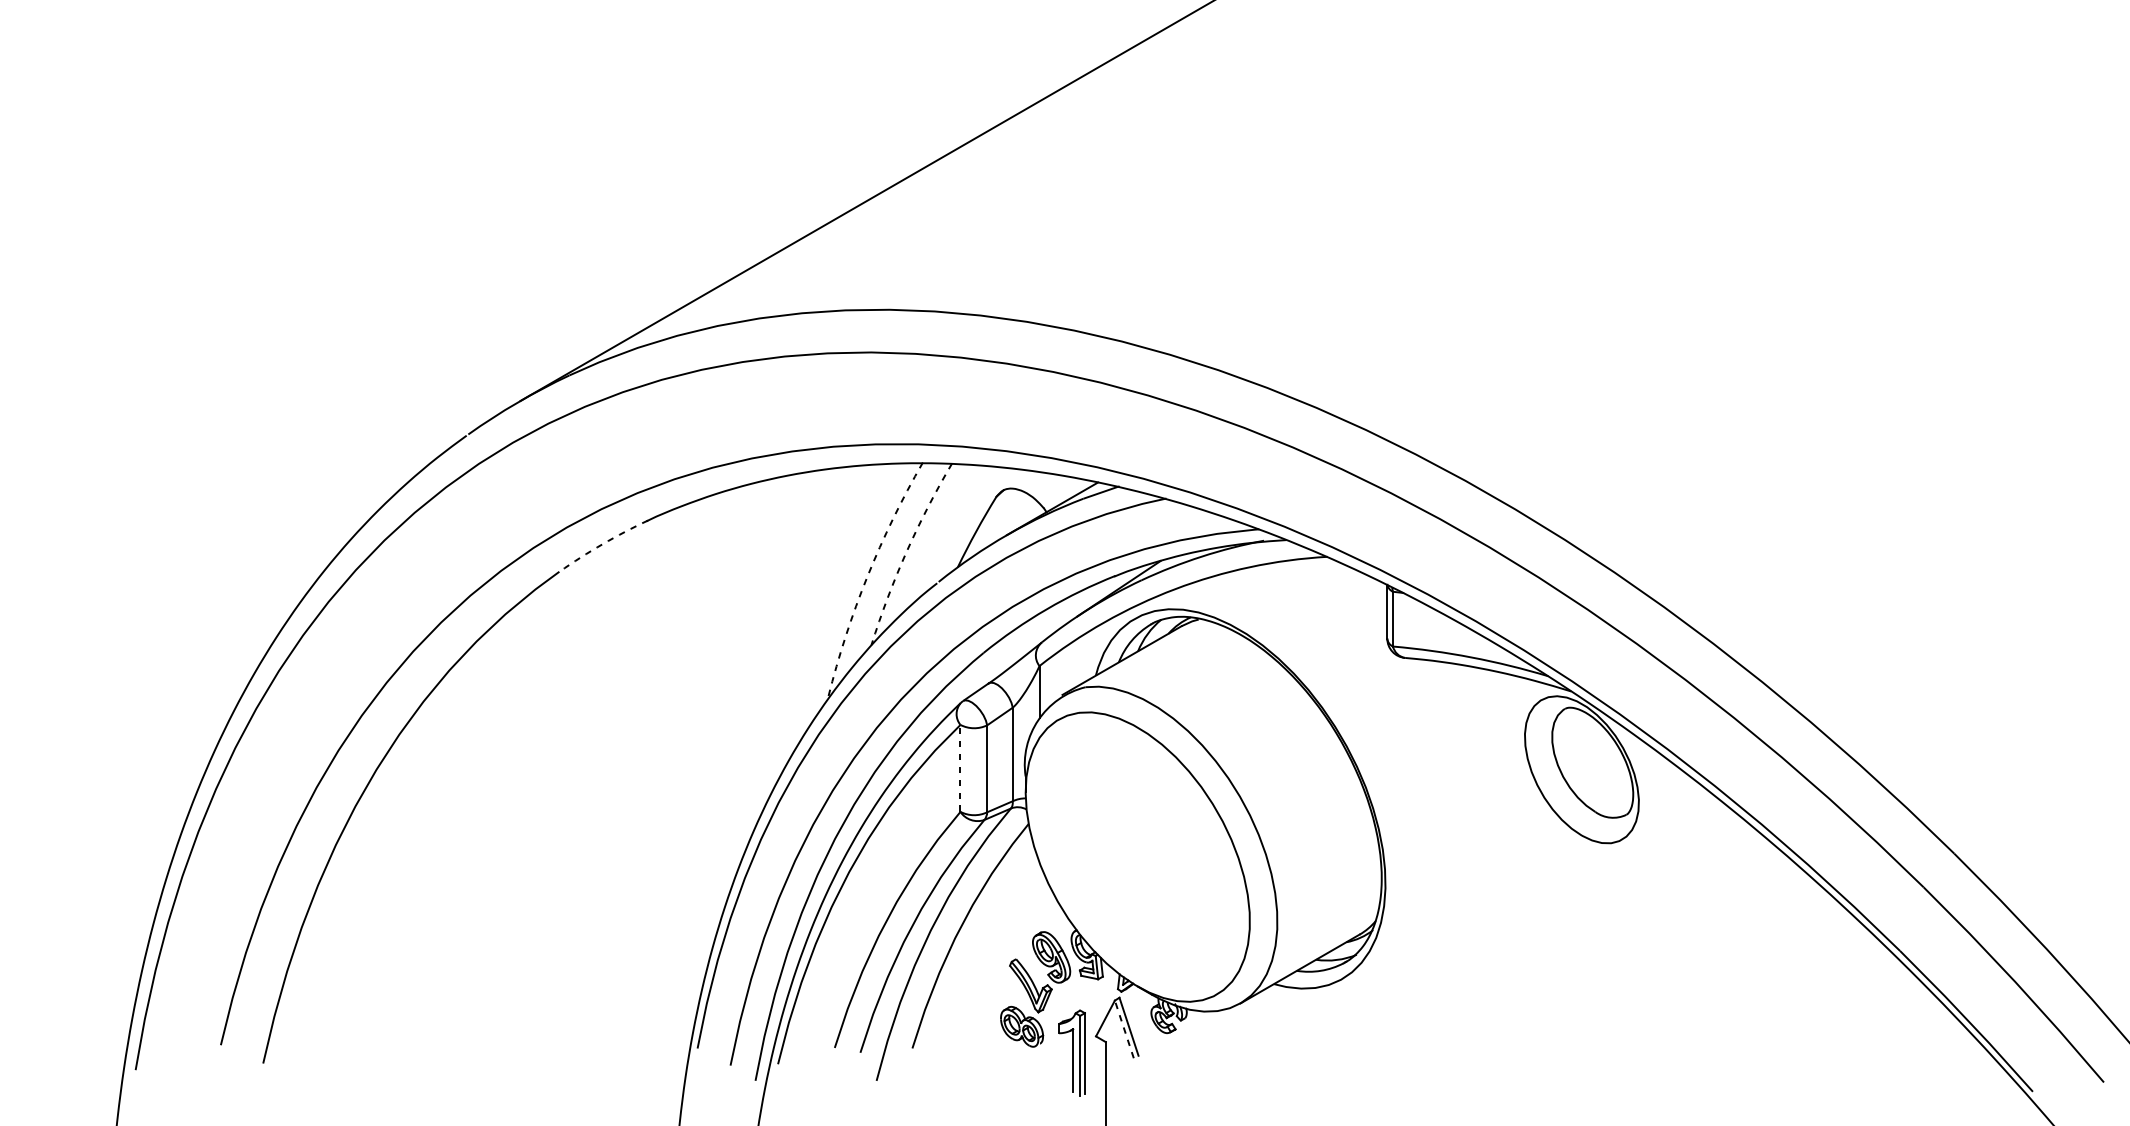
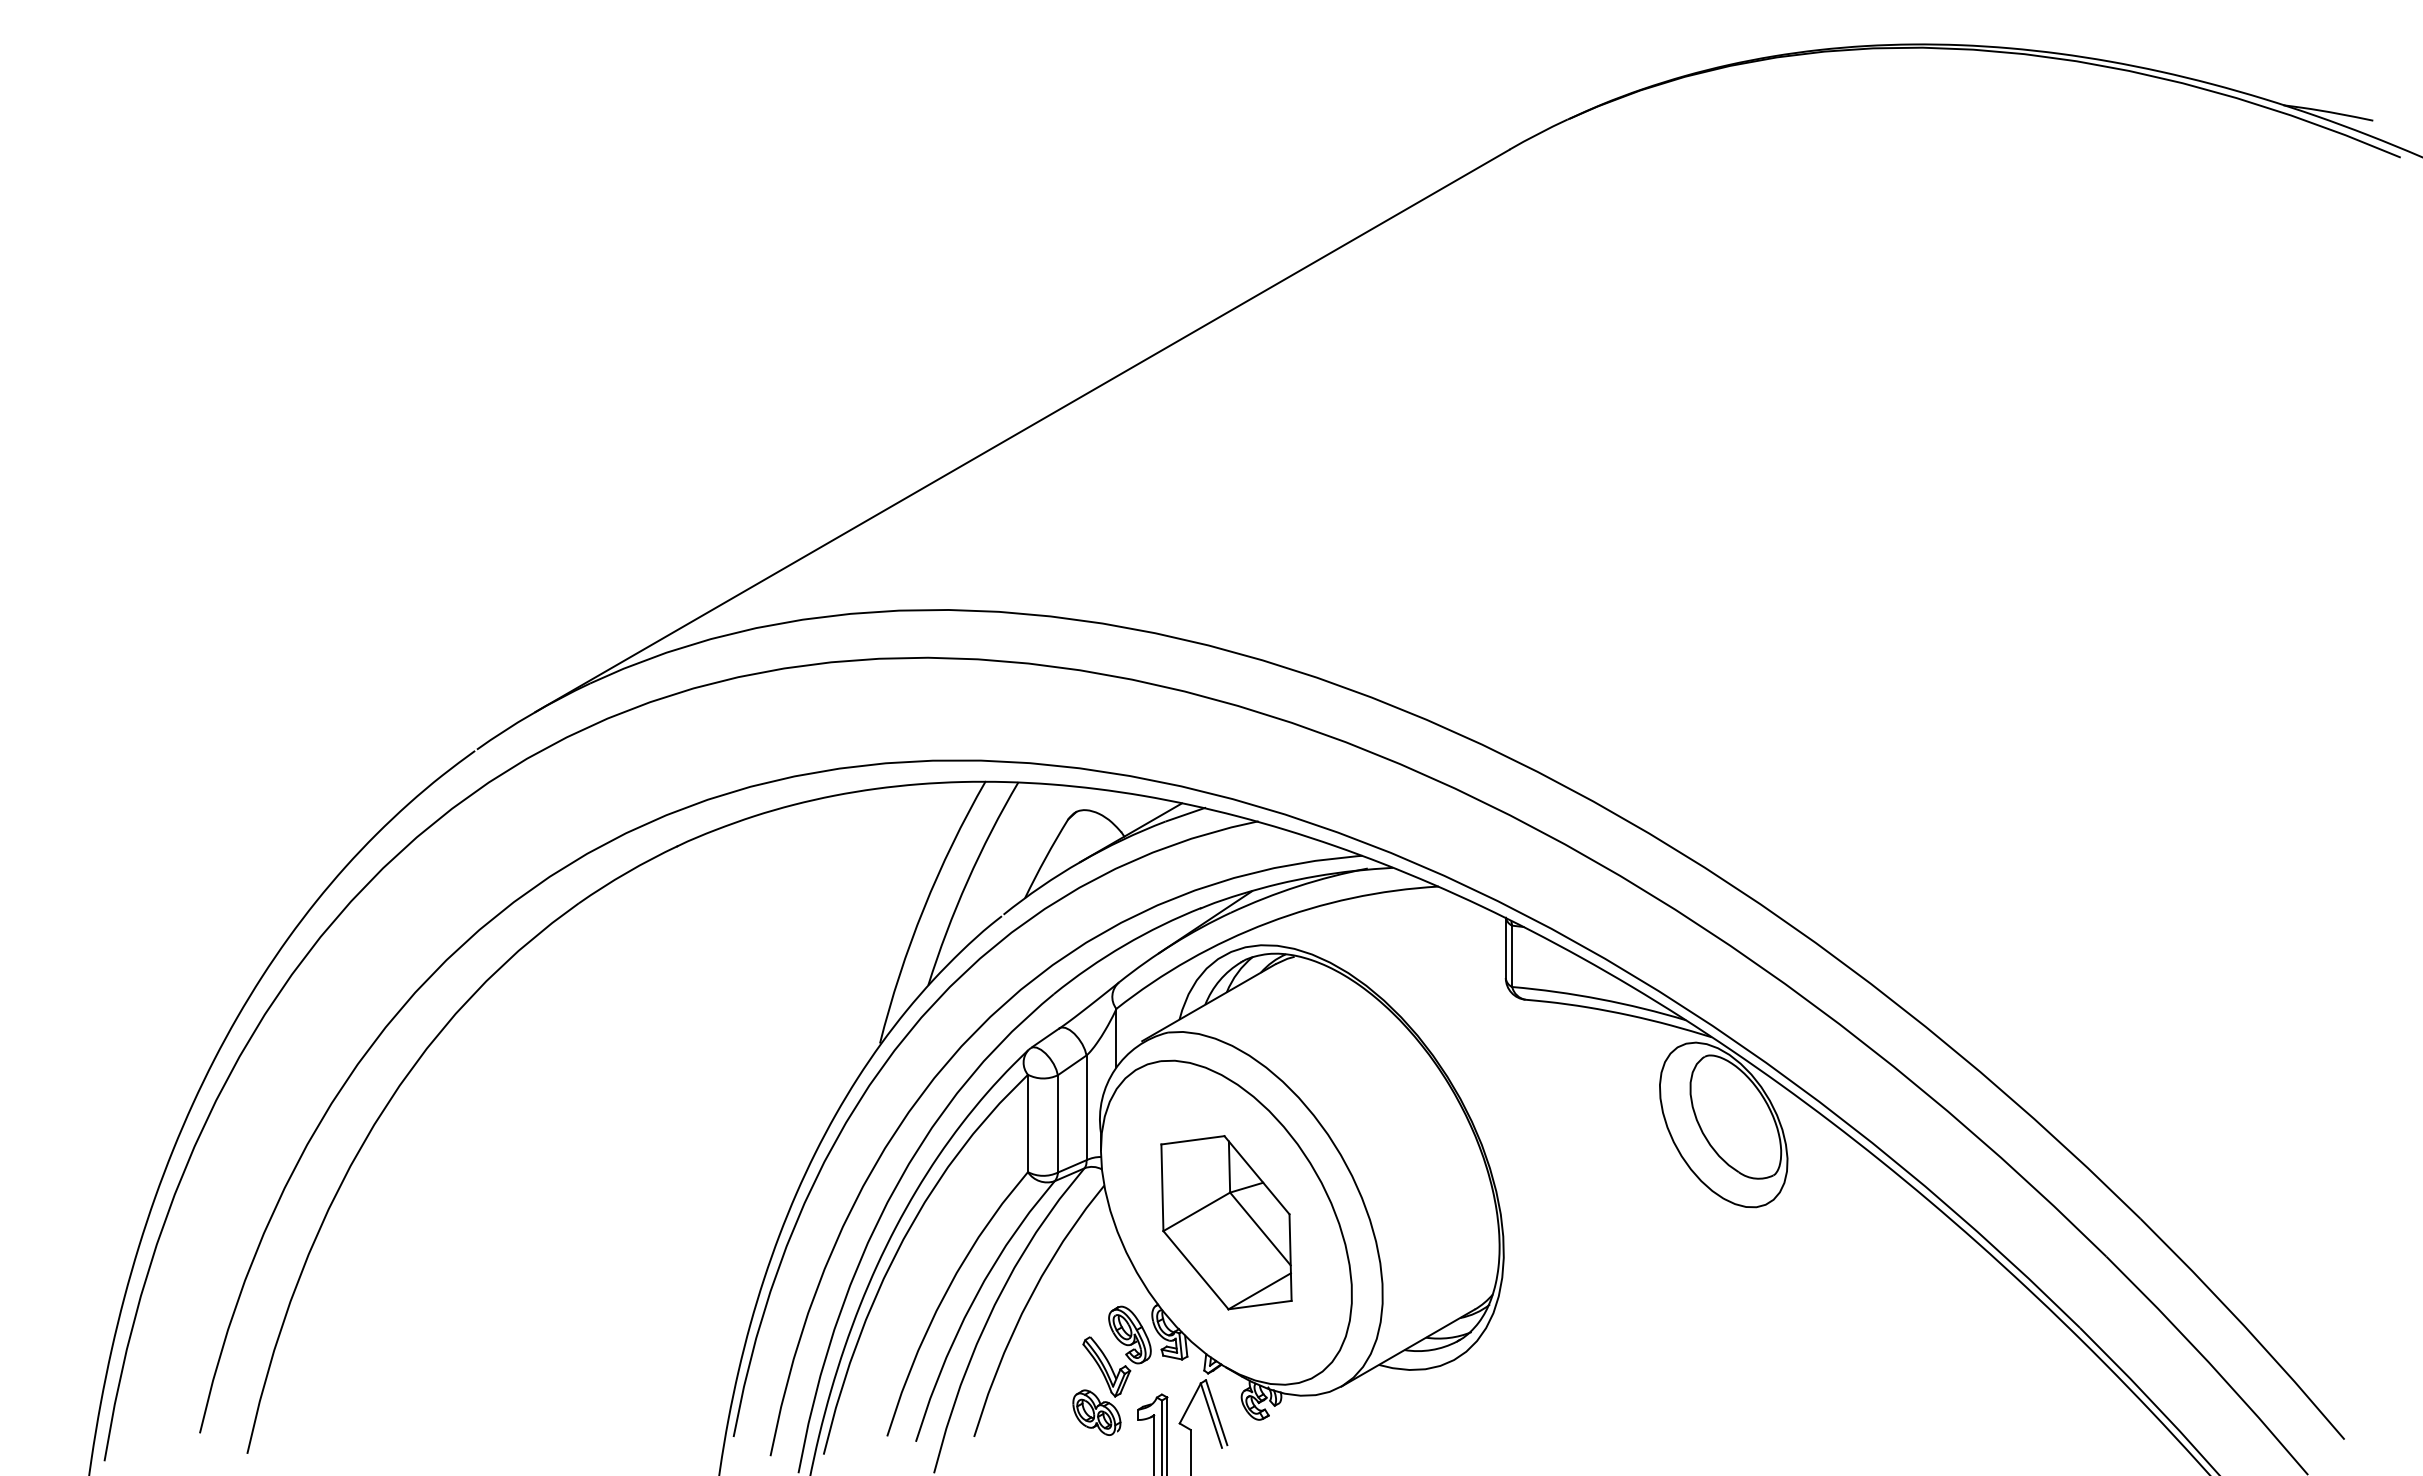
arc: (602, 544) -> (627, 872), dashed -> solid
arc: (906, 552) -> (967, 881), dashed -> solid
arc: (867, 576) -> (923, 908), dashed -> solid
line: (960, 768) -> (1027, 1123), dashed -> solid
part: (1137, 856) -> (1226, 1222), added
line: (1124, 1029) -> (1211, 1415), dashed -> solid

